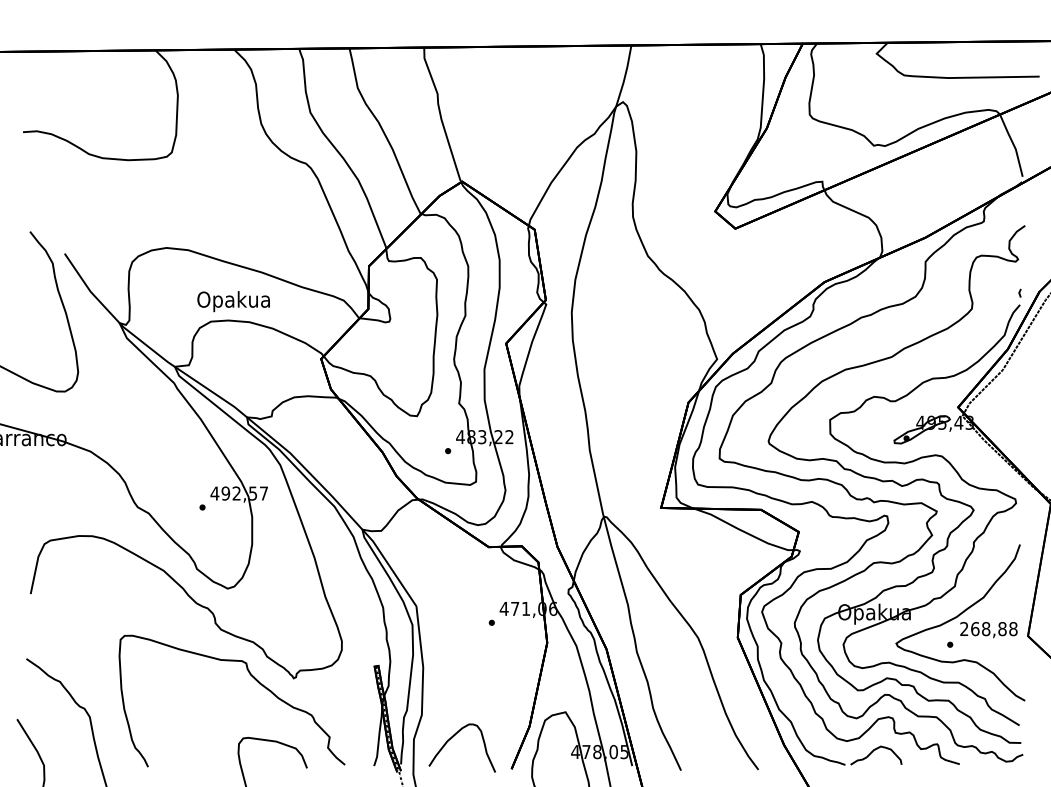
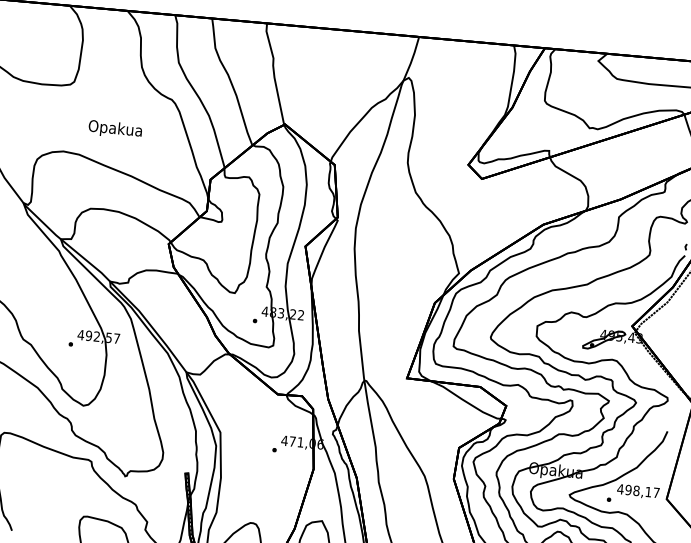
text: (233, 301) -> (115, 129), moved
text: (988, 629) -> (638, 491), 268,88 -> 498,17

